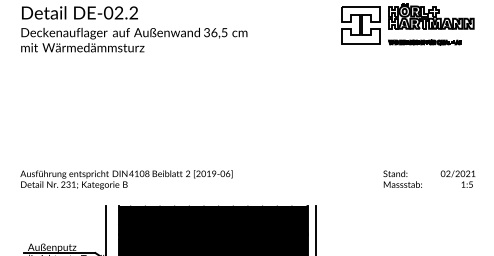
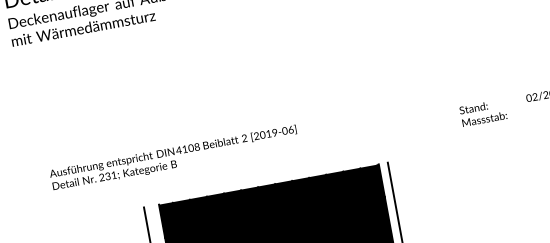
text: (126, 179) -> (174, 158), moved

